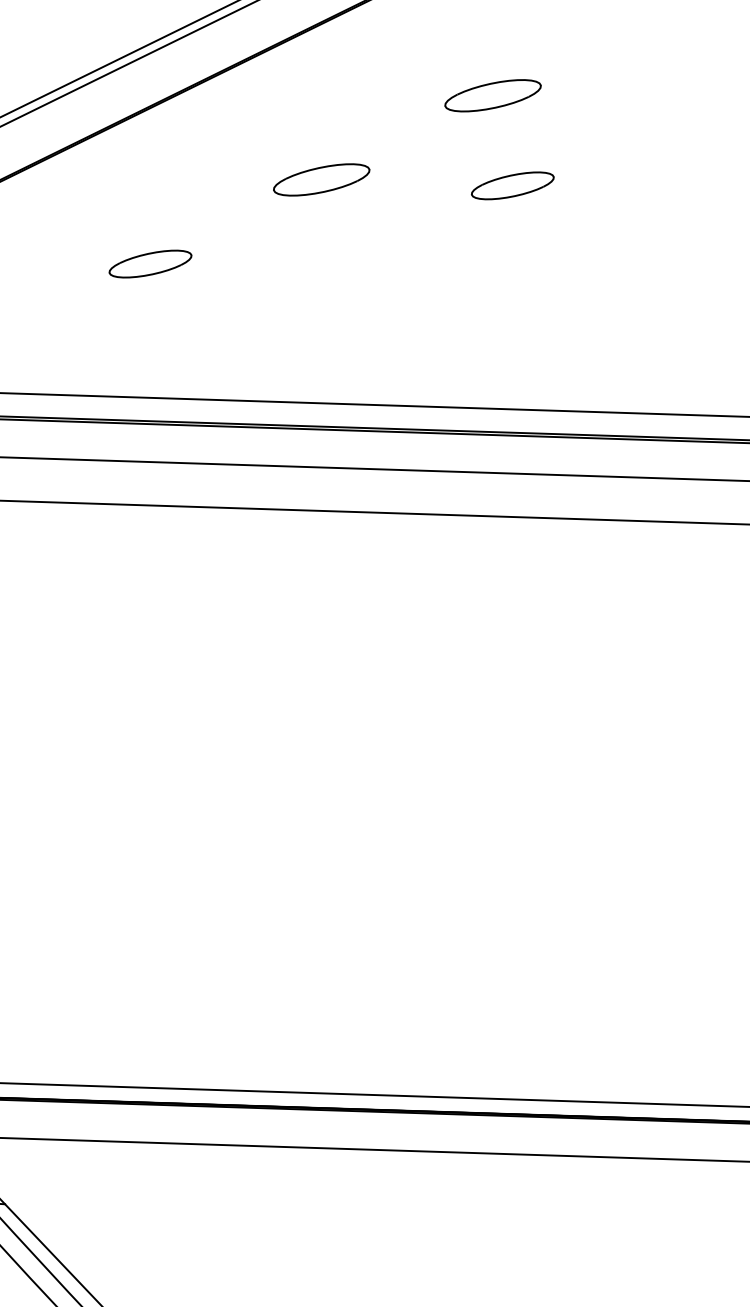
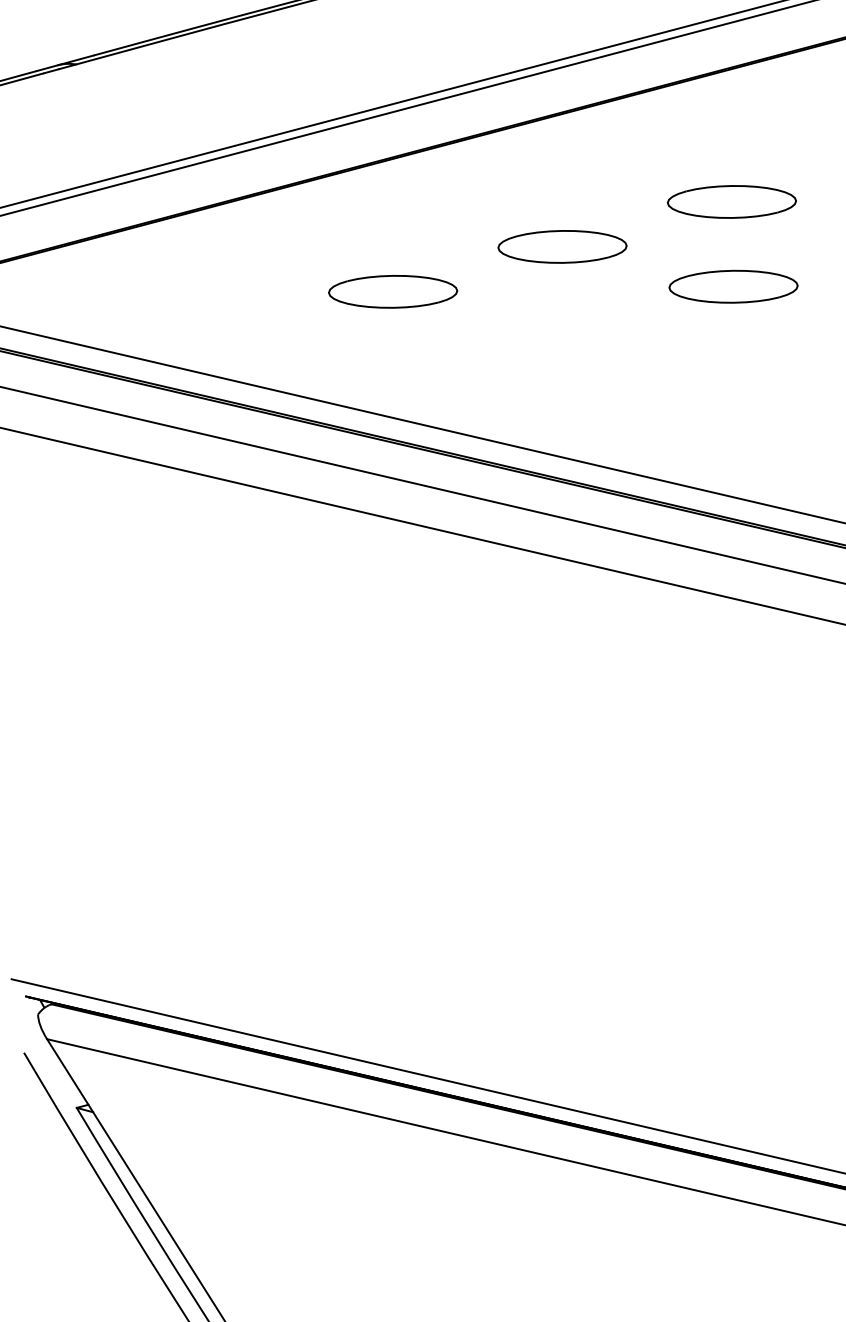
part: (492, 95) -> (731, 201), size x1.43
part: (321, 179) -> (562, 246), size x1.43
part: (512, 185) -> (733, 286), size x1.67
part: (150, 263) -> (393, 291), size x1.67

